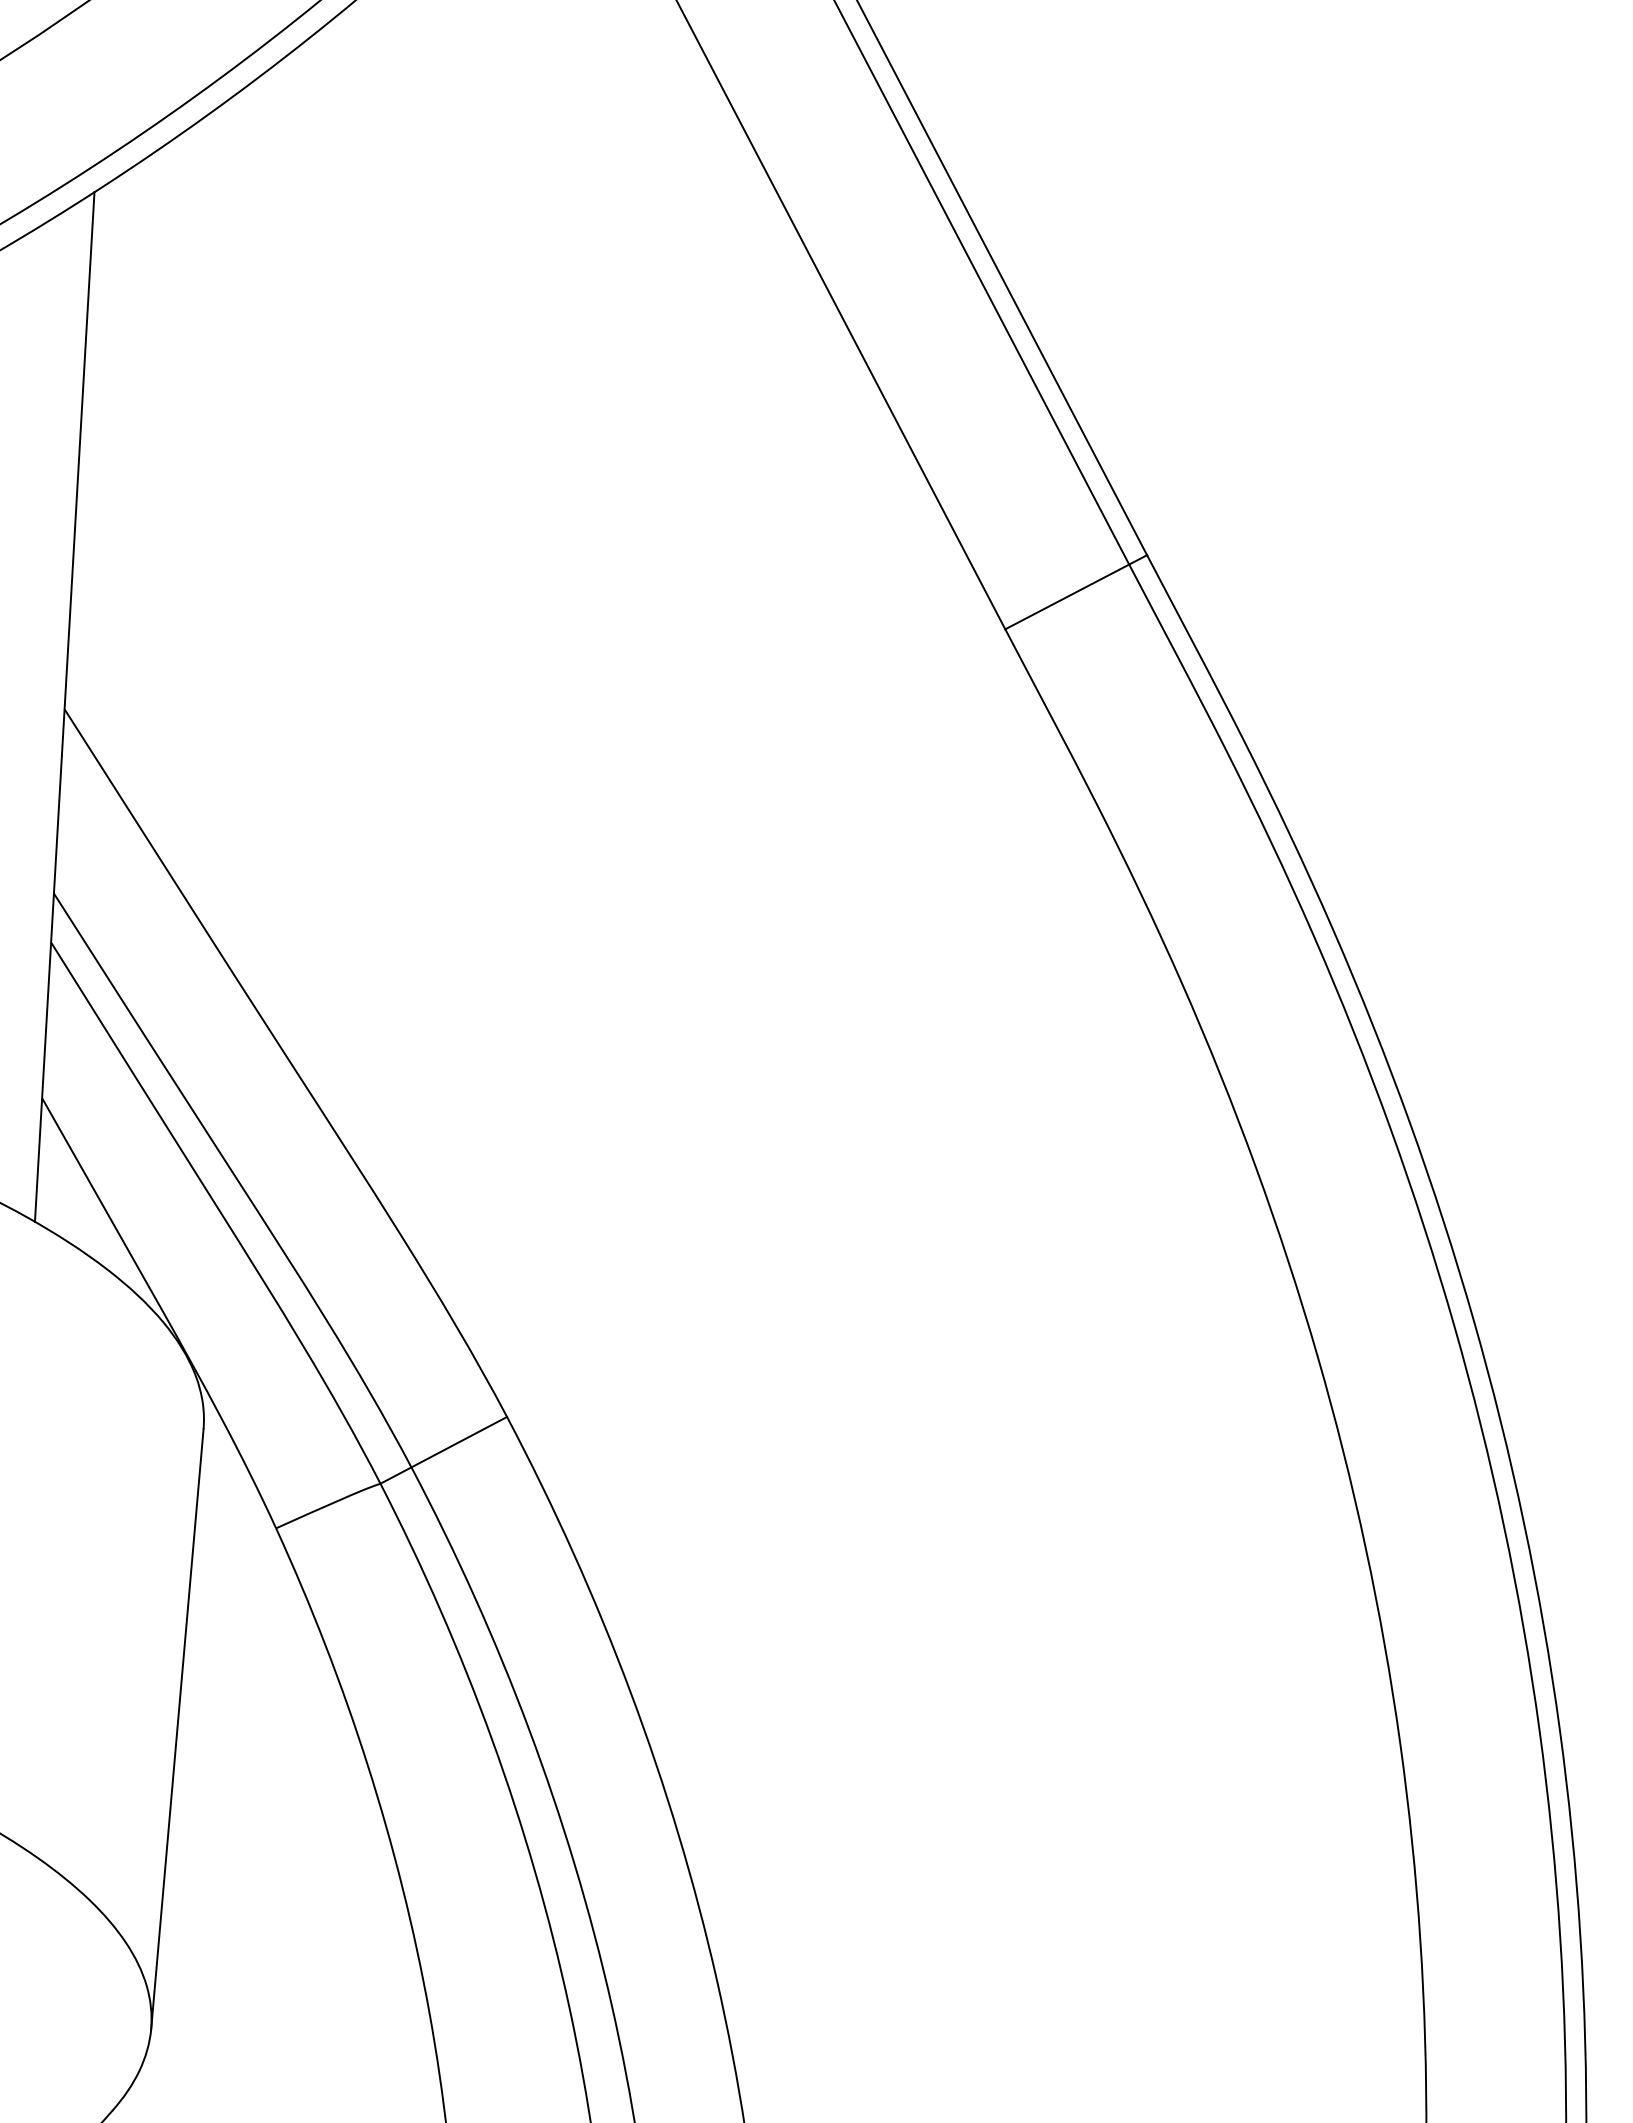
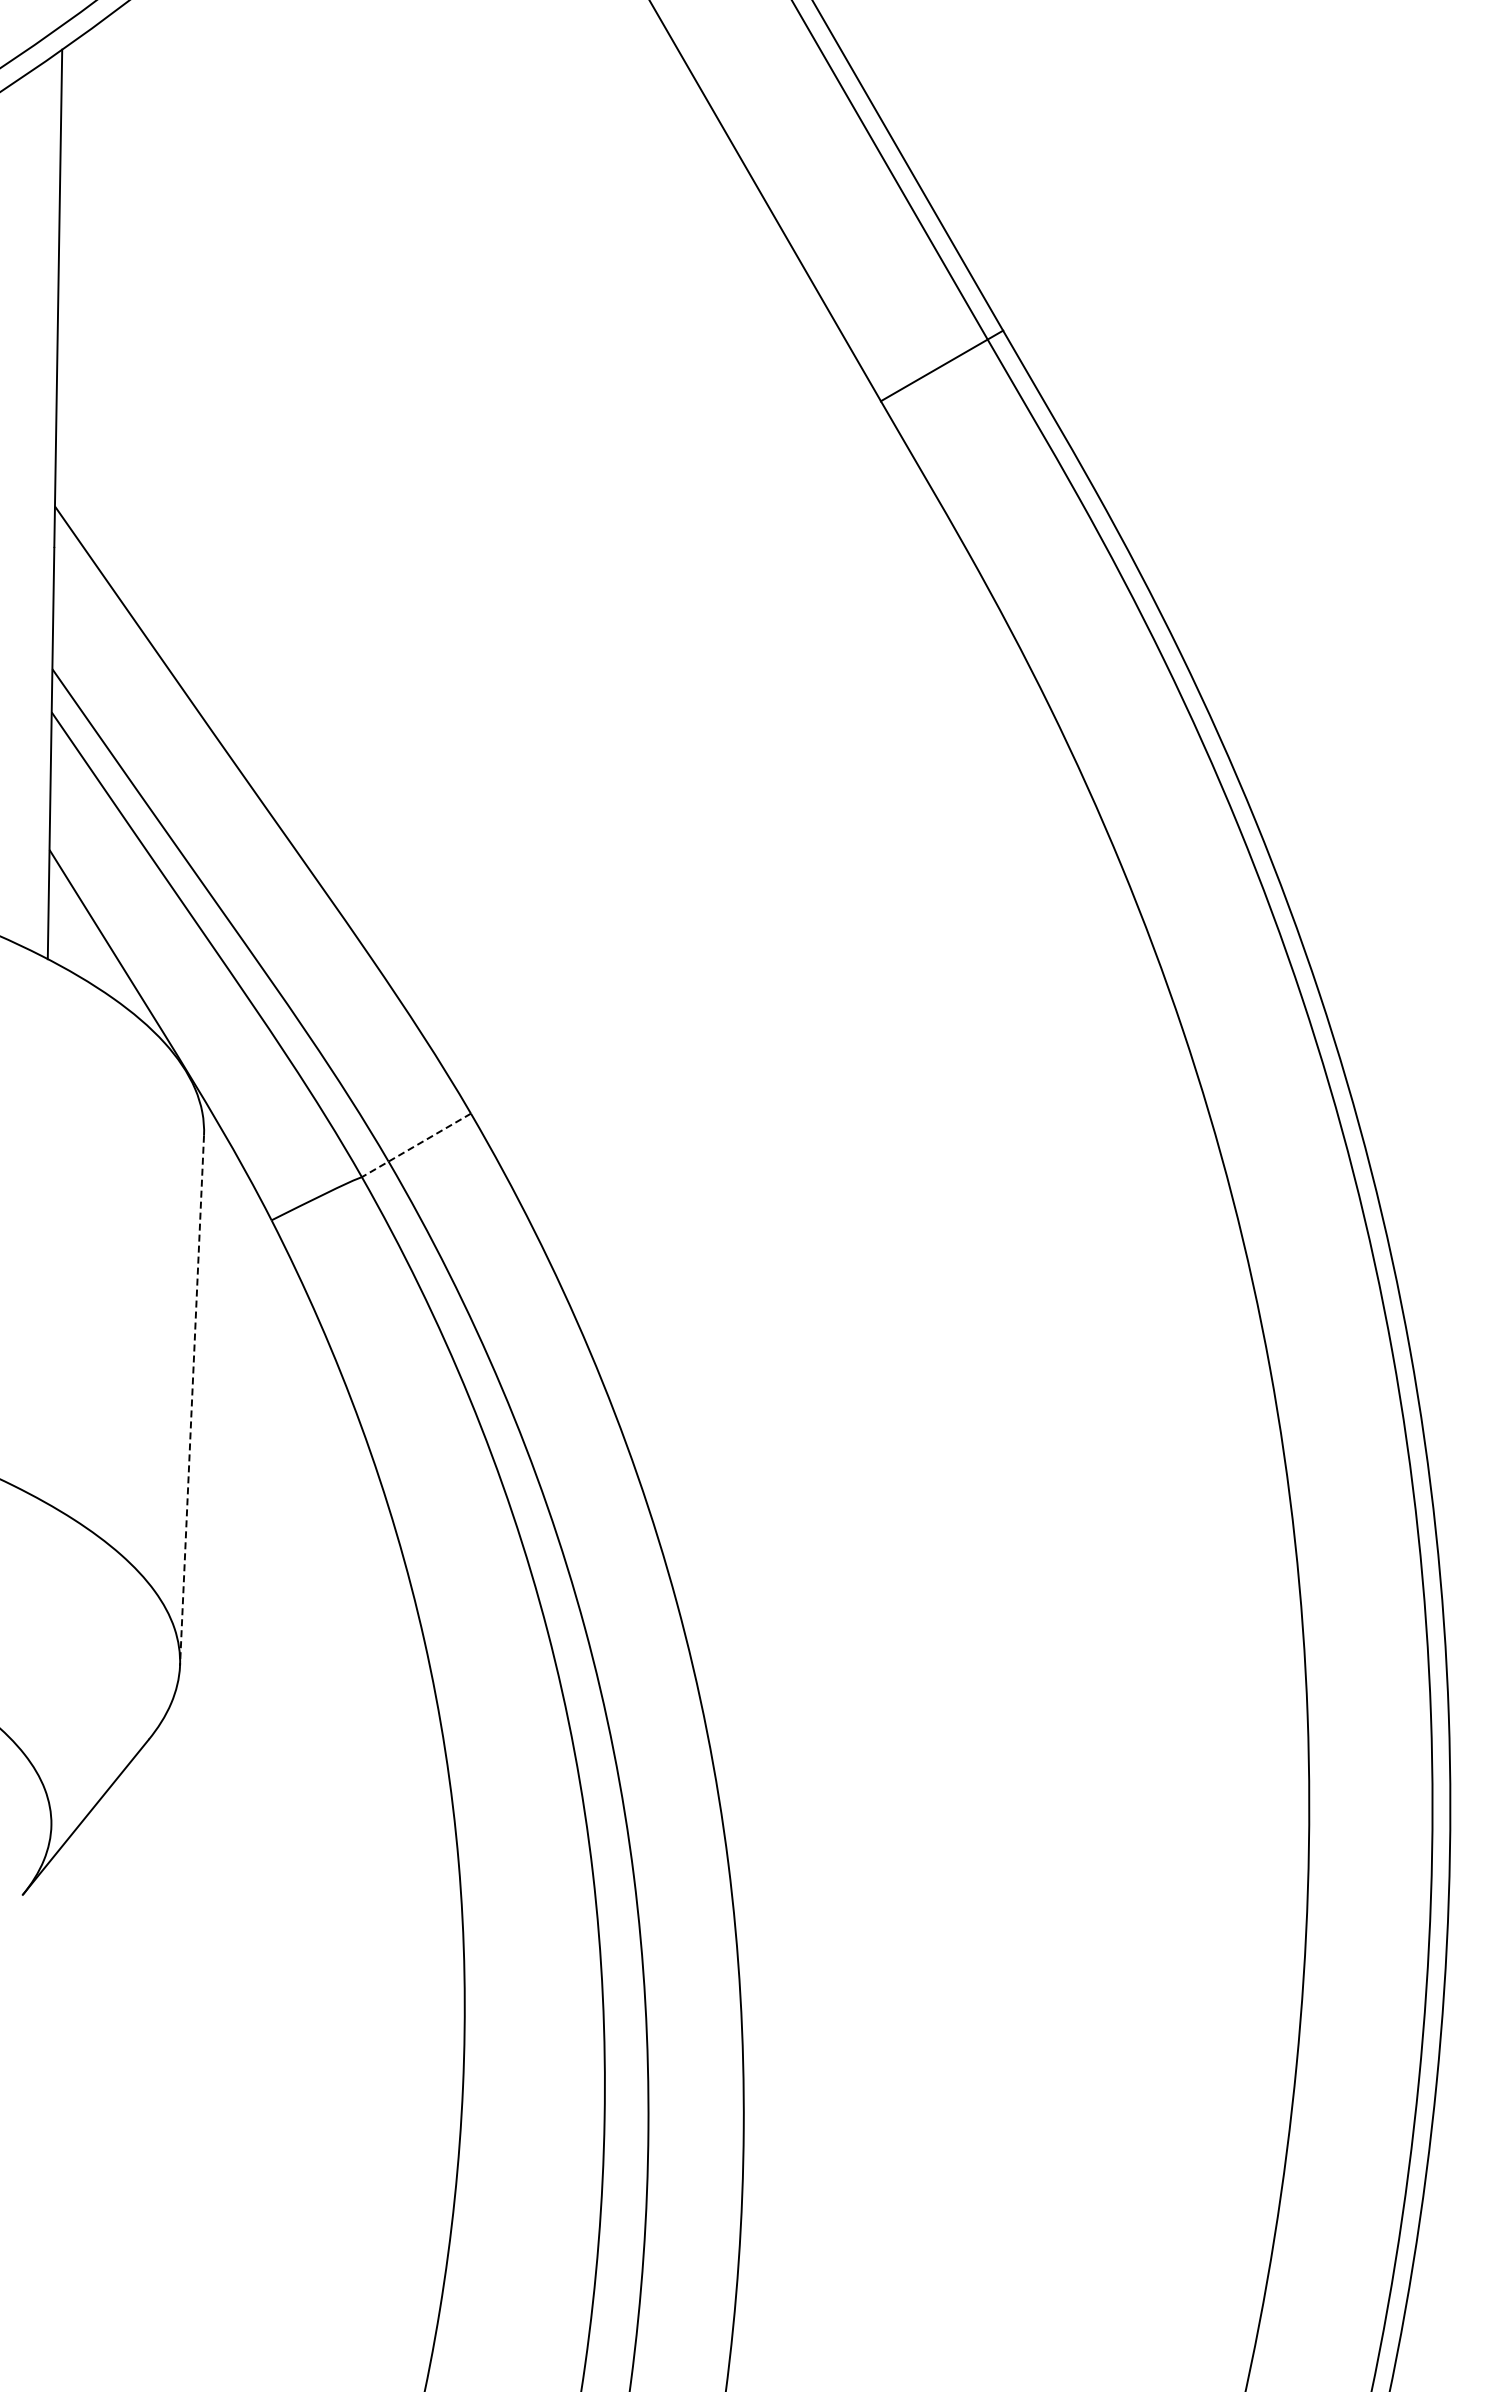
line: (443, 1450) -> (416, 1145), solid -> dashed
line: (177, 1729) -> (192, 1401), solid -> dashed

